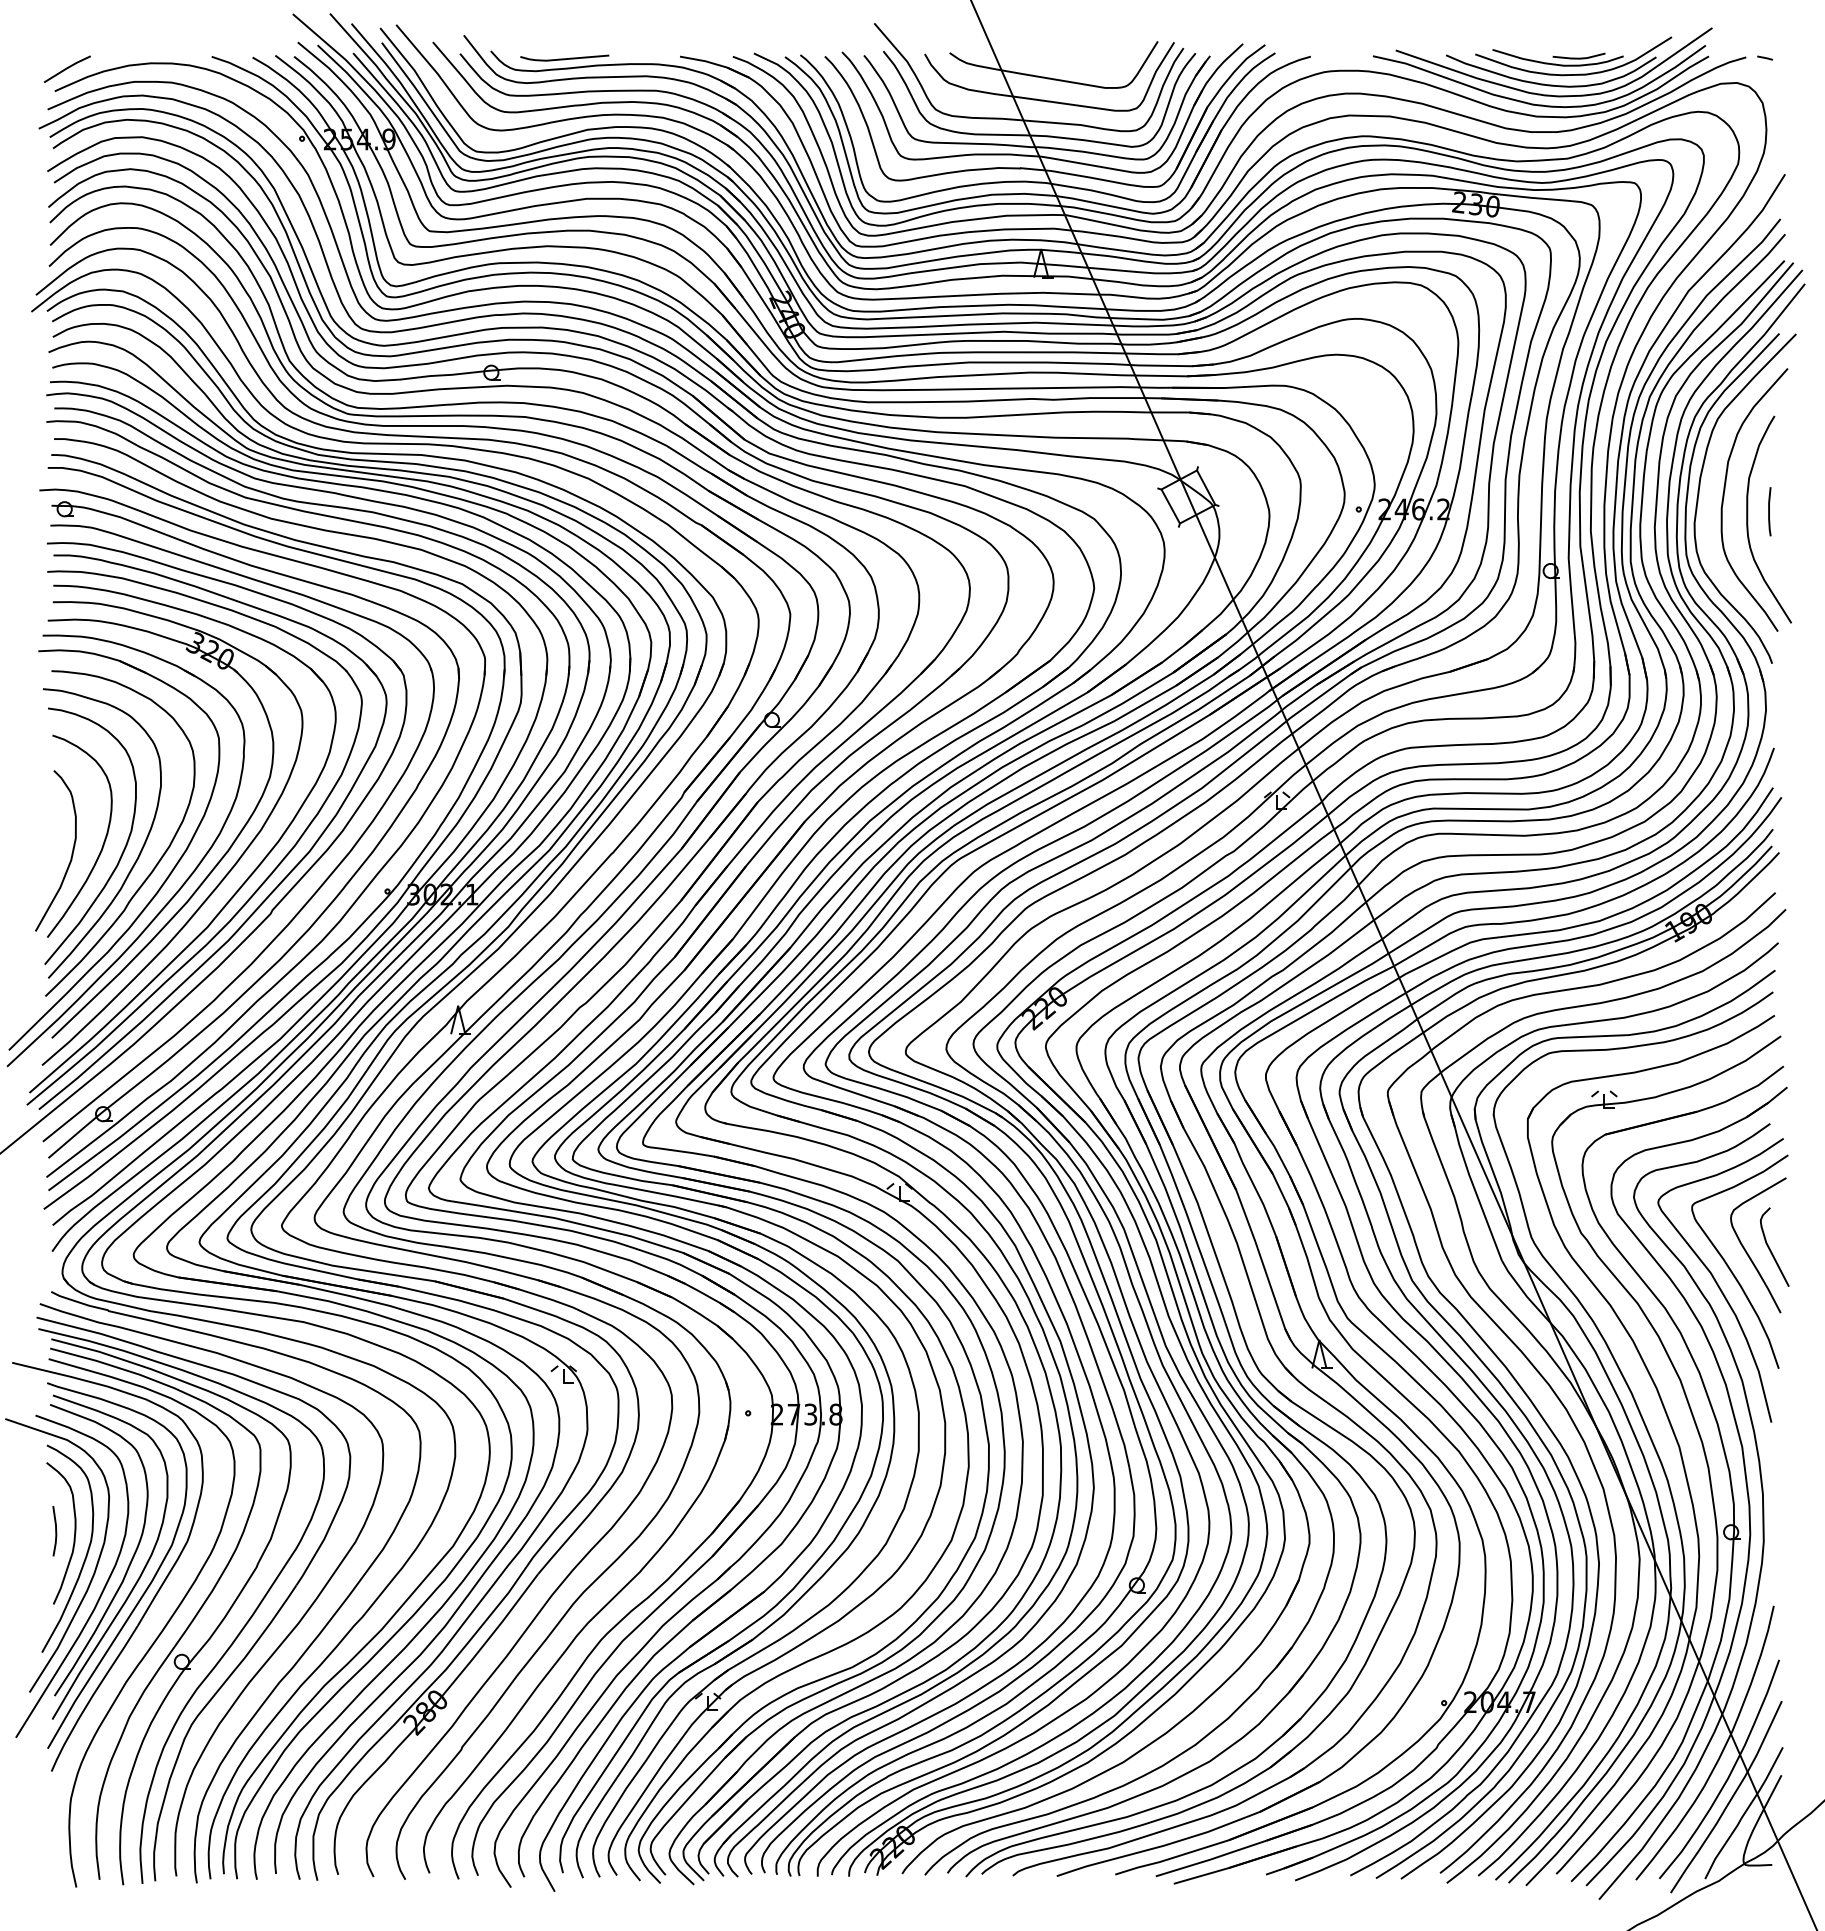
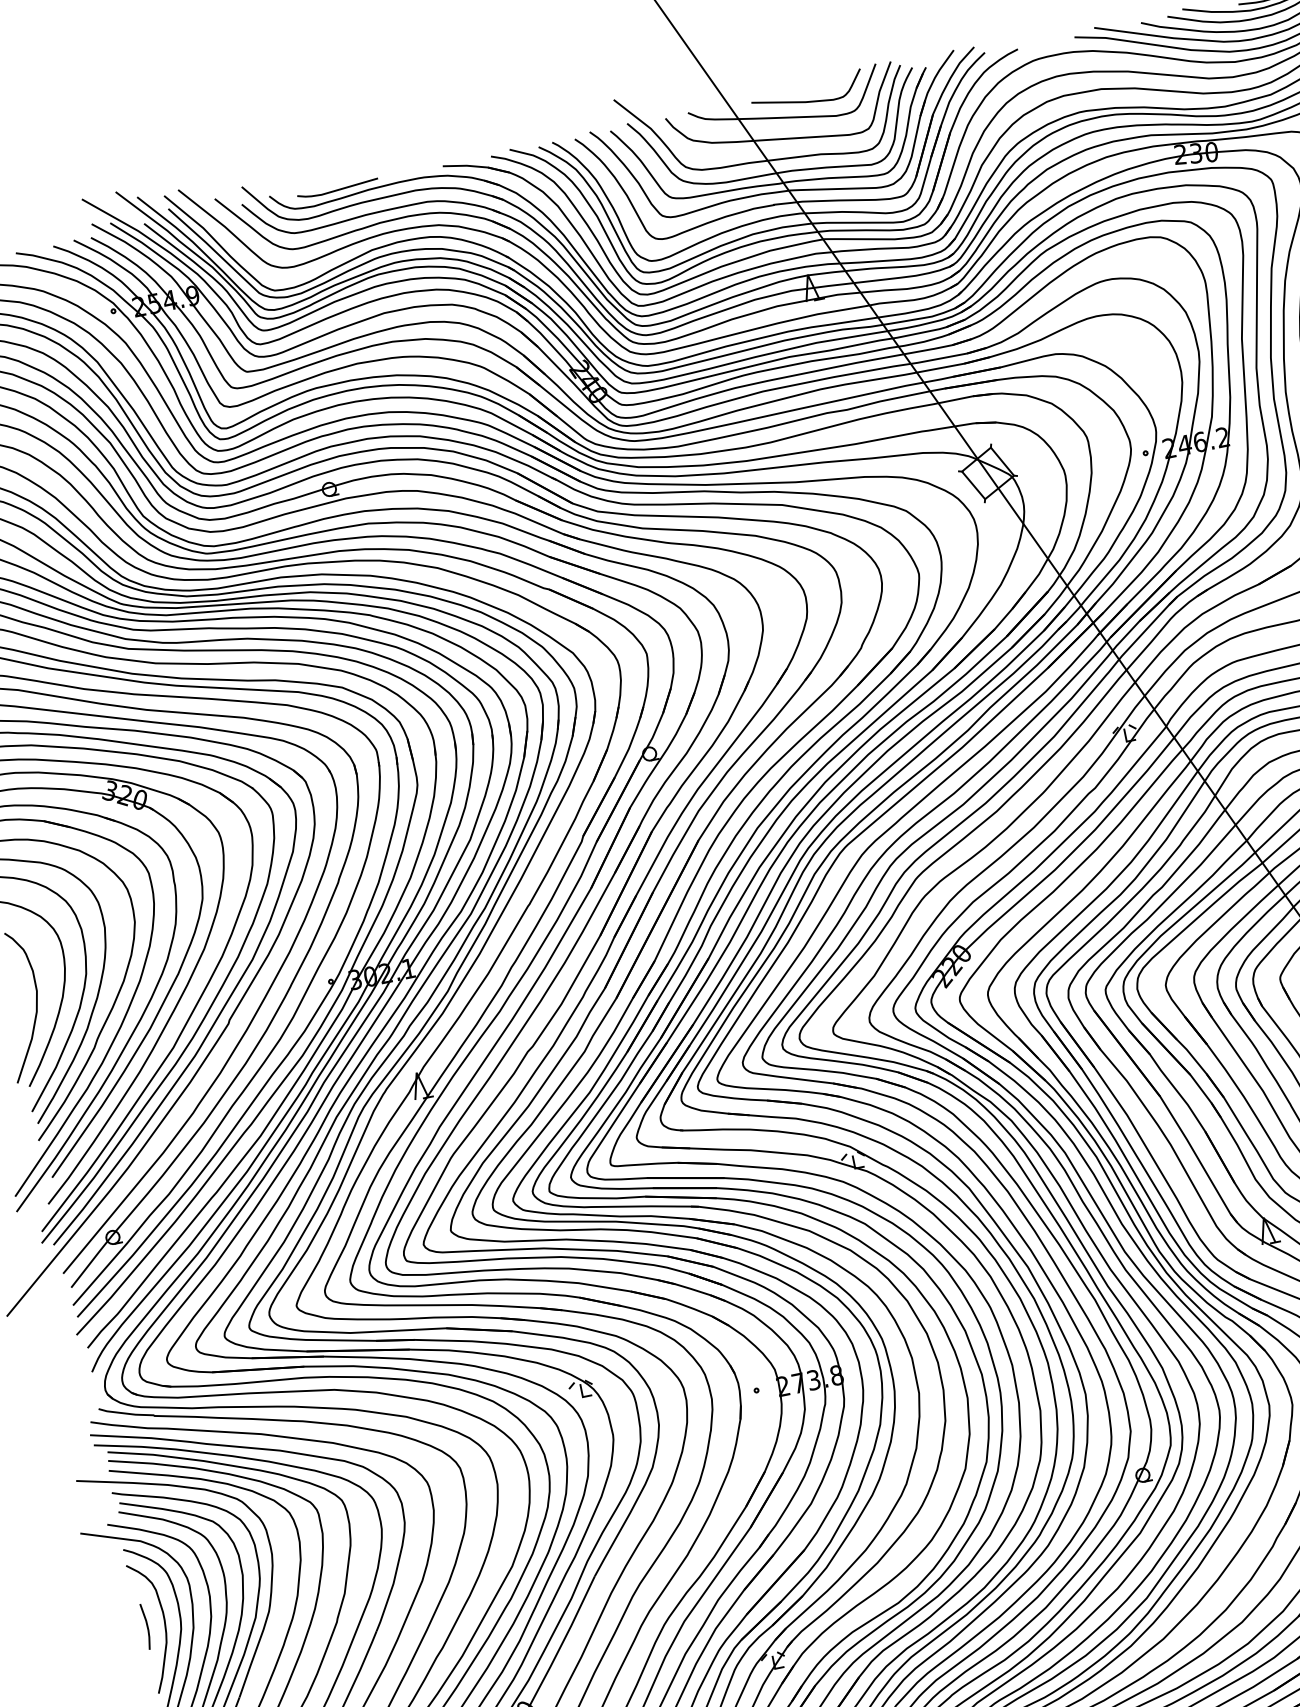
curve: (1075, 65) -> (804, 100), added

